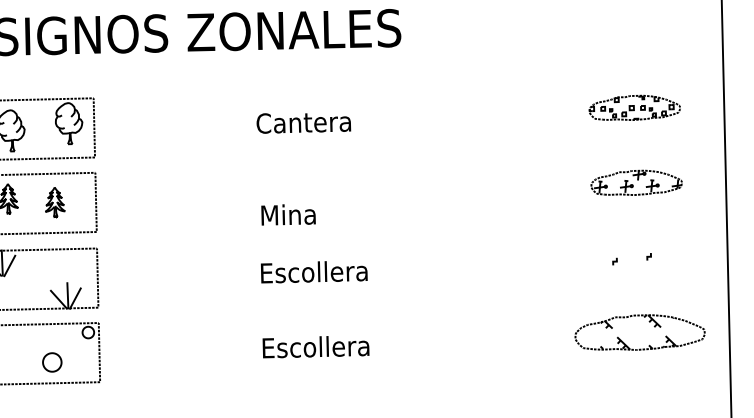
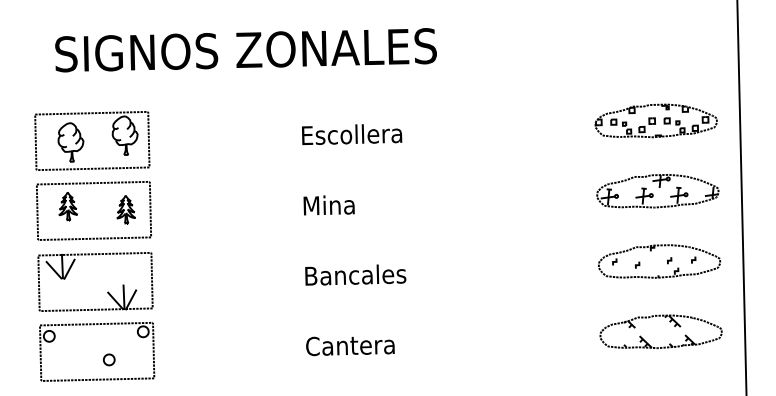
part: (634, 107) -> (655, 120), size x1.43
text: (310, 122) -> (351, 134), Cantera -> Escollera
part: (636, 183) -> (657, 191), size x1.43
part: (54, 202) -> (125, 209), moved
text: (287, 215) -> (328, 205), moved
part: (629, 247) -> (651, 251), added
text: (318, 271) -> (359, 274), Escollera -> Bancales
text: (315, 347) -> (356, 345), Escollera -> Cantera
part: (51, 362) -> (108, 359), size x0.62

